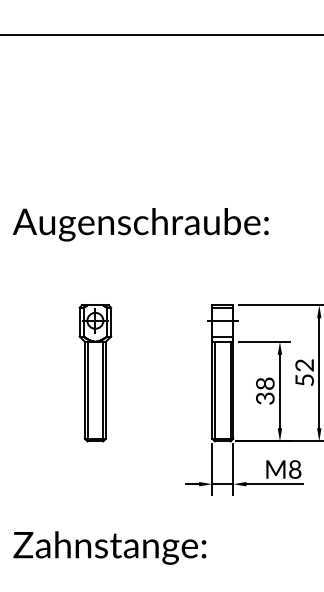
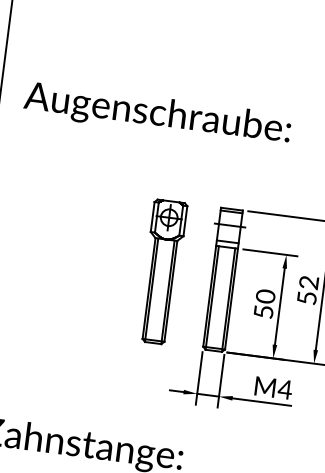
part: (95, 373) -> (162, 272), moved
text: (265, 390) -> (264, 303), 38 -> 50
text: (294, 469) -> (284, 389), M8 -> M4

